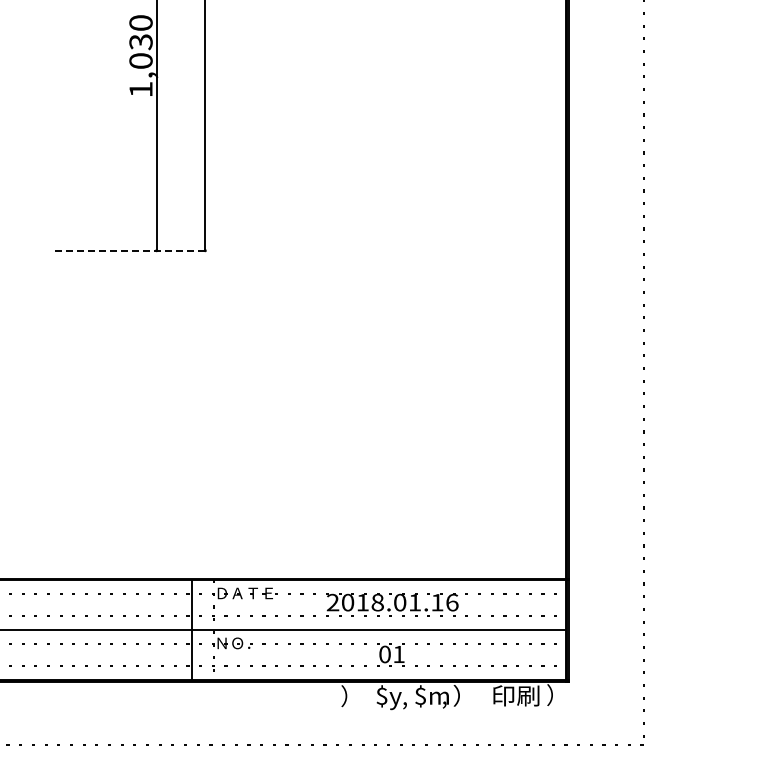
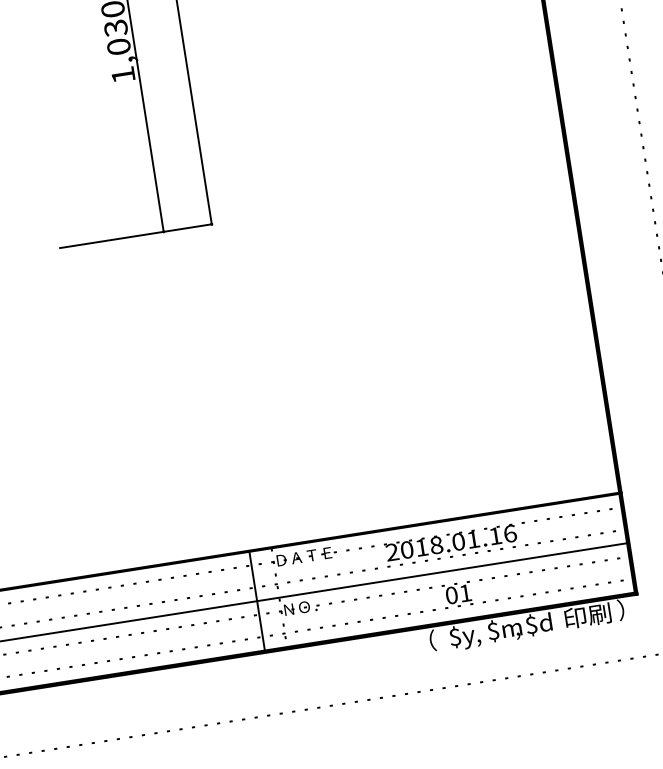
line: (128, 250) -> (135, 236), dashed -> solid
text: (351, 696) -> (425, 642), ） -> （
text: (466, 696) -> (538, 624), ） -> $d

